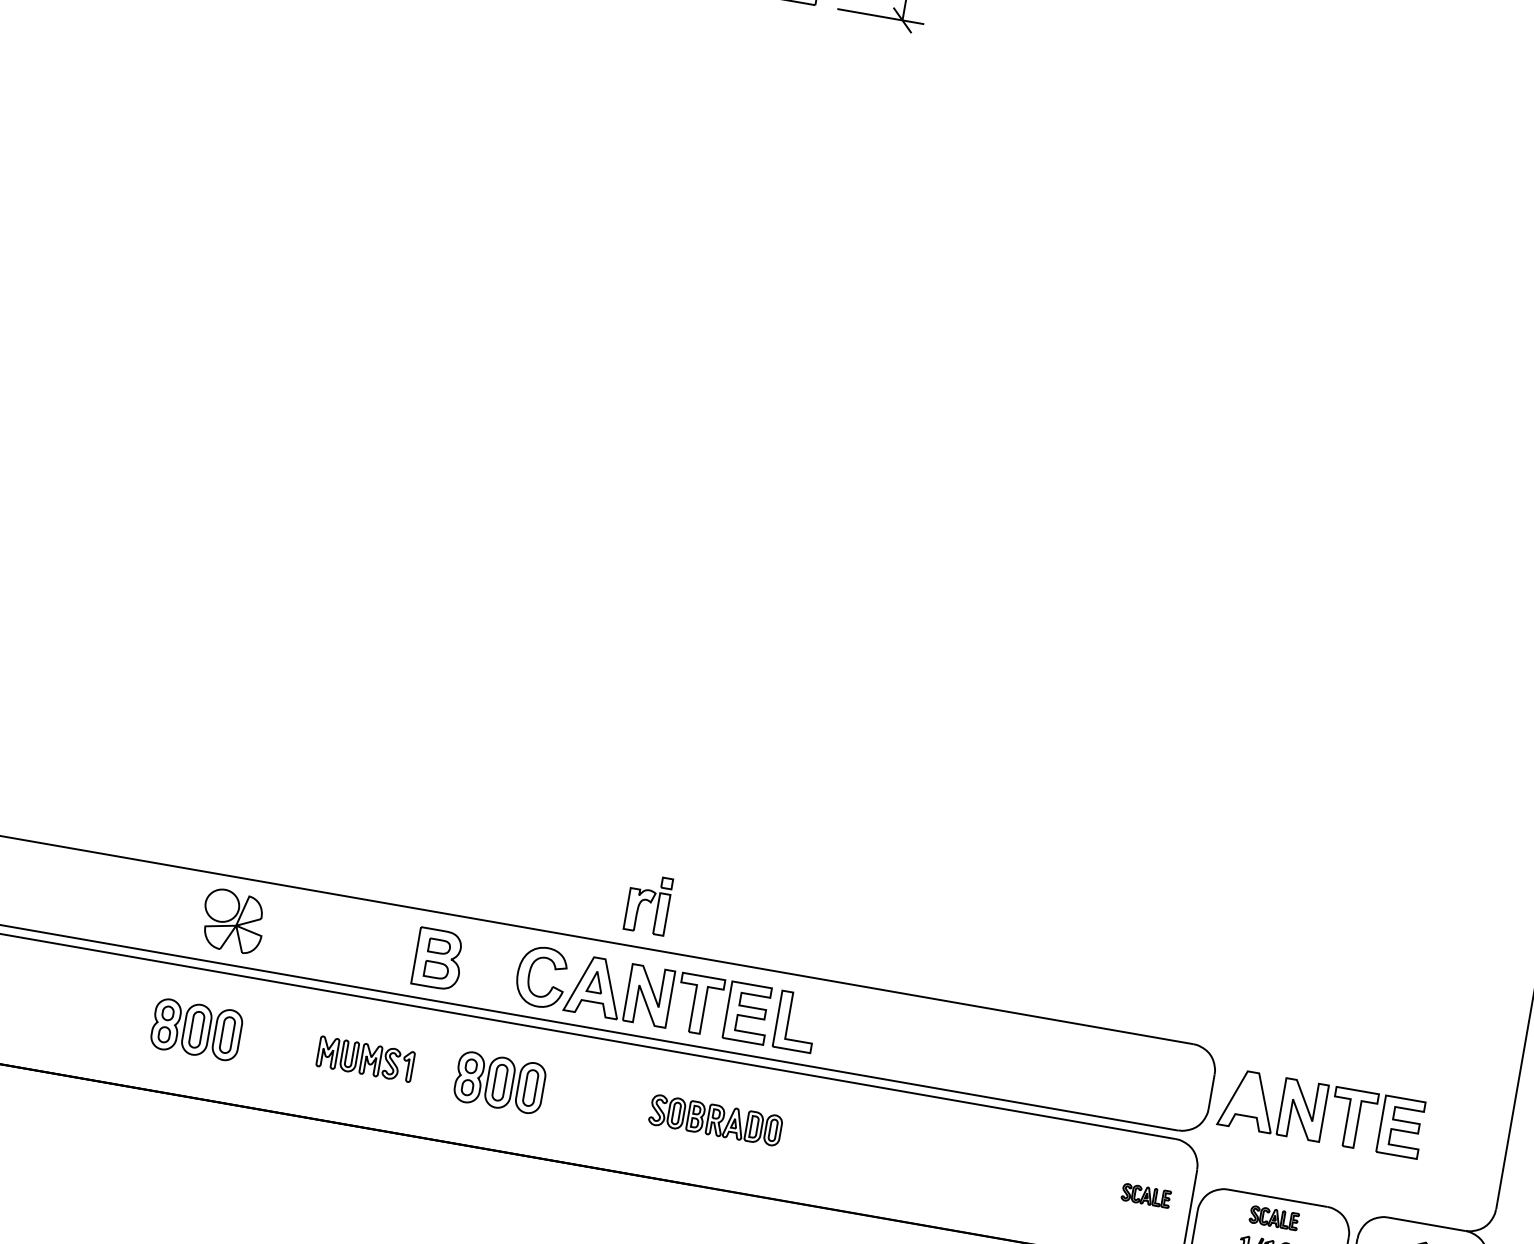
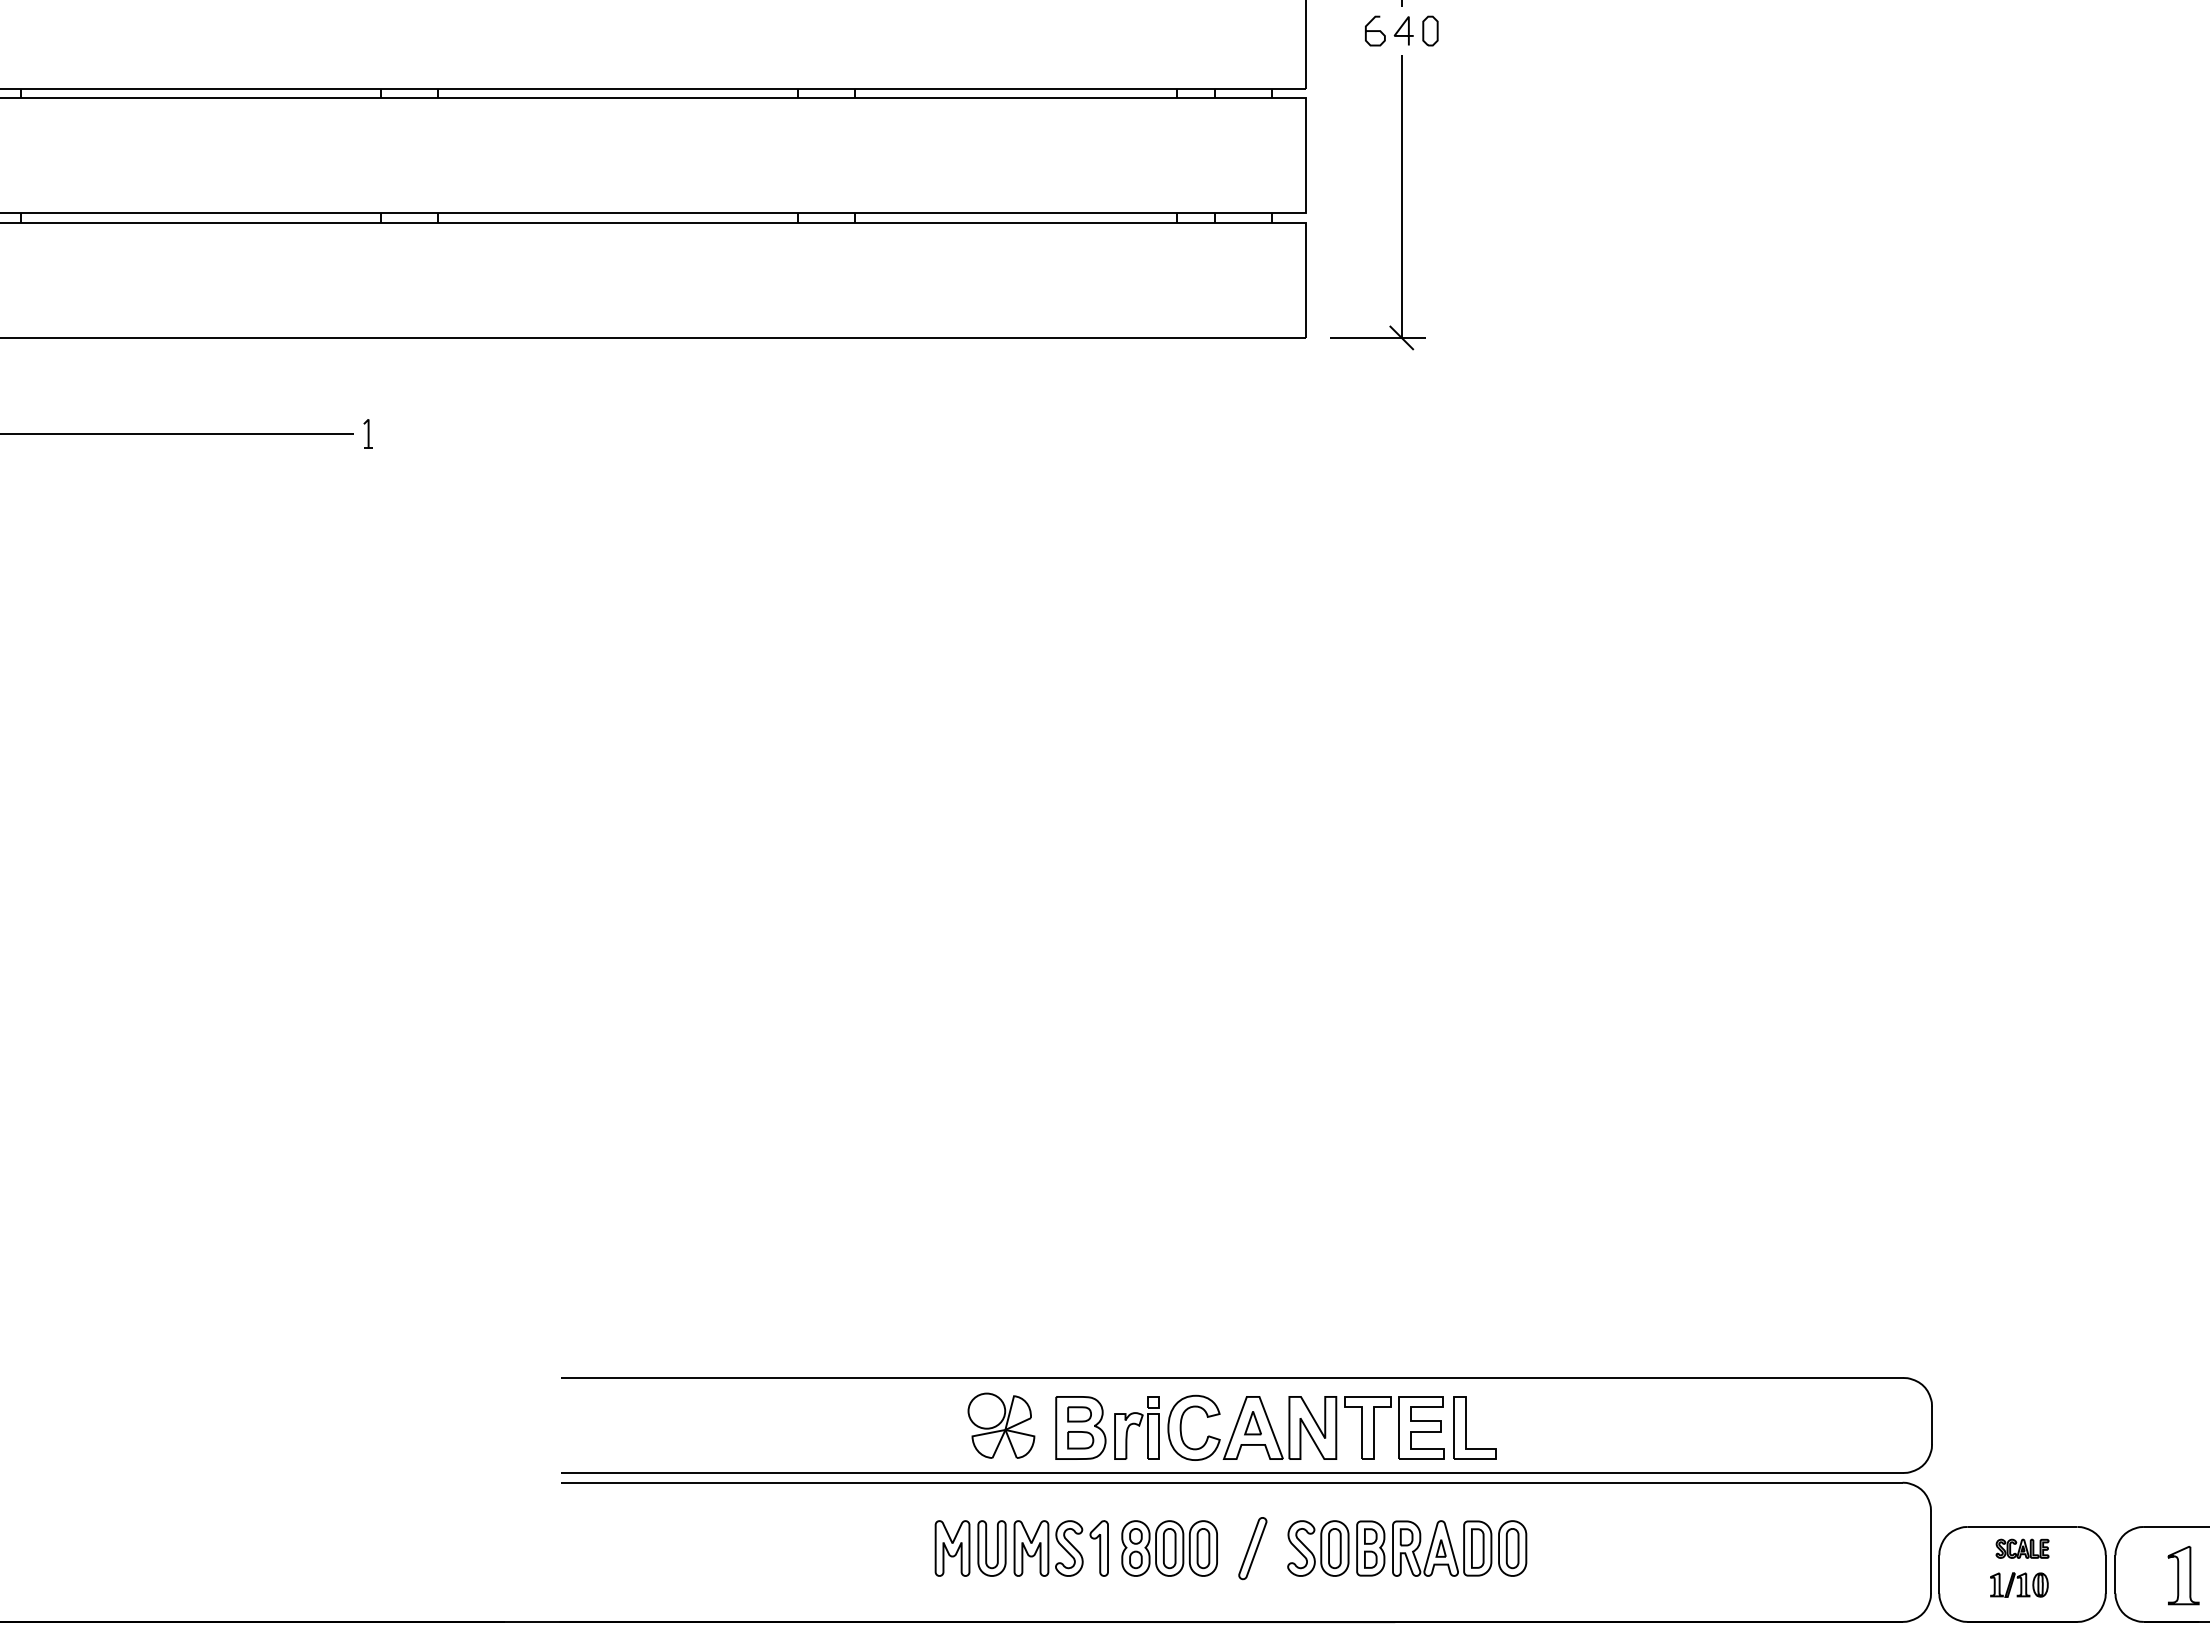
part: (648, 903) -> (1136, 1427), moved
part: (233, 921) -> (1001, 1425), moved
part: (196, 1029) -> (835, 1548), removed
part: (365, 1059) -> (1021, 1548), size x1.67
part: (575, 1095) -> (1252, 1548), added
part: (1321, 1112) -> (2053, 1427), removed
part: (715, 1120) -> (1407, 1548), size x1.67
part: (1146, 1195) -> (1881, 1548), removed

